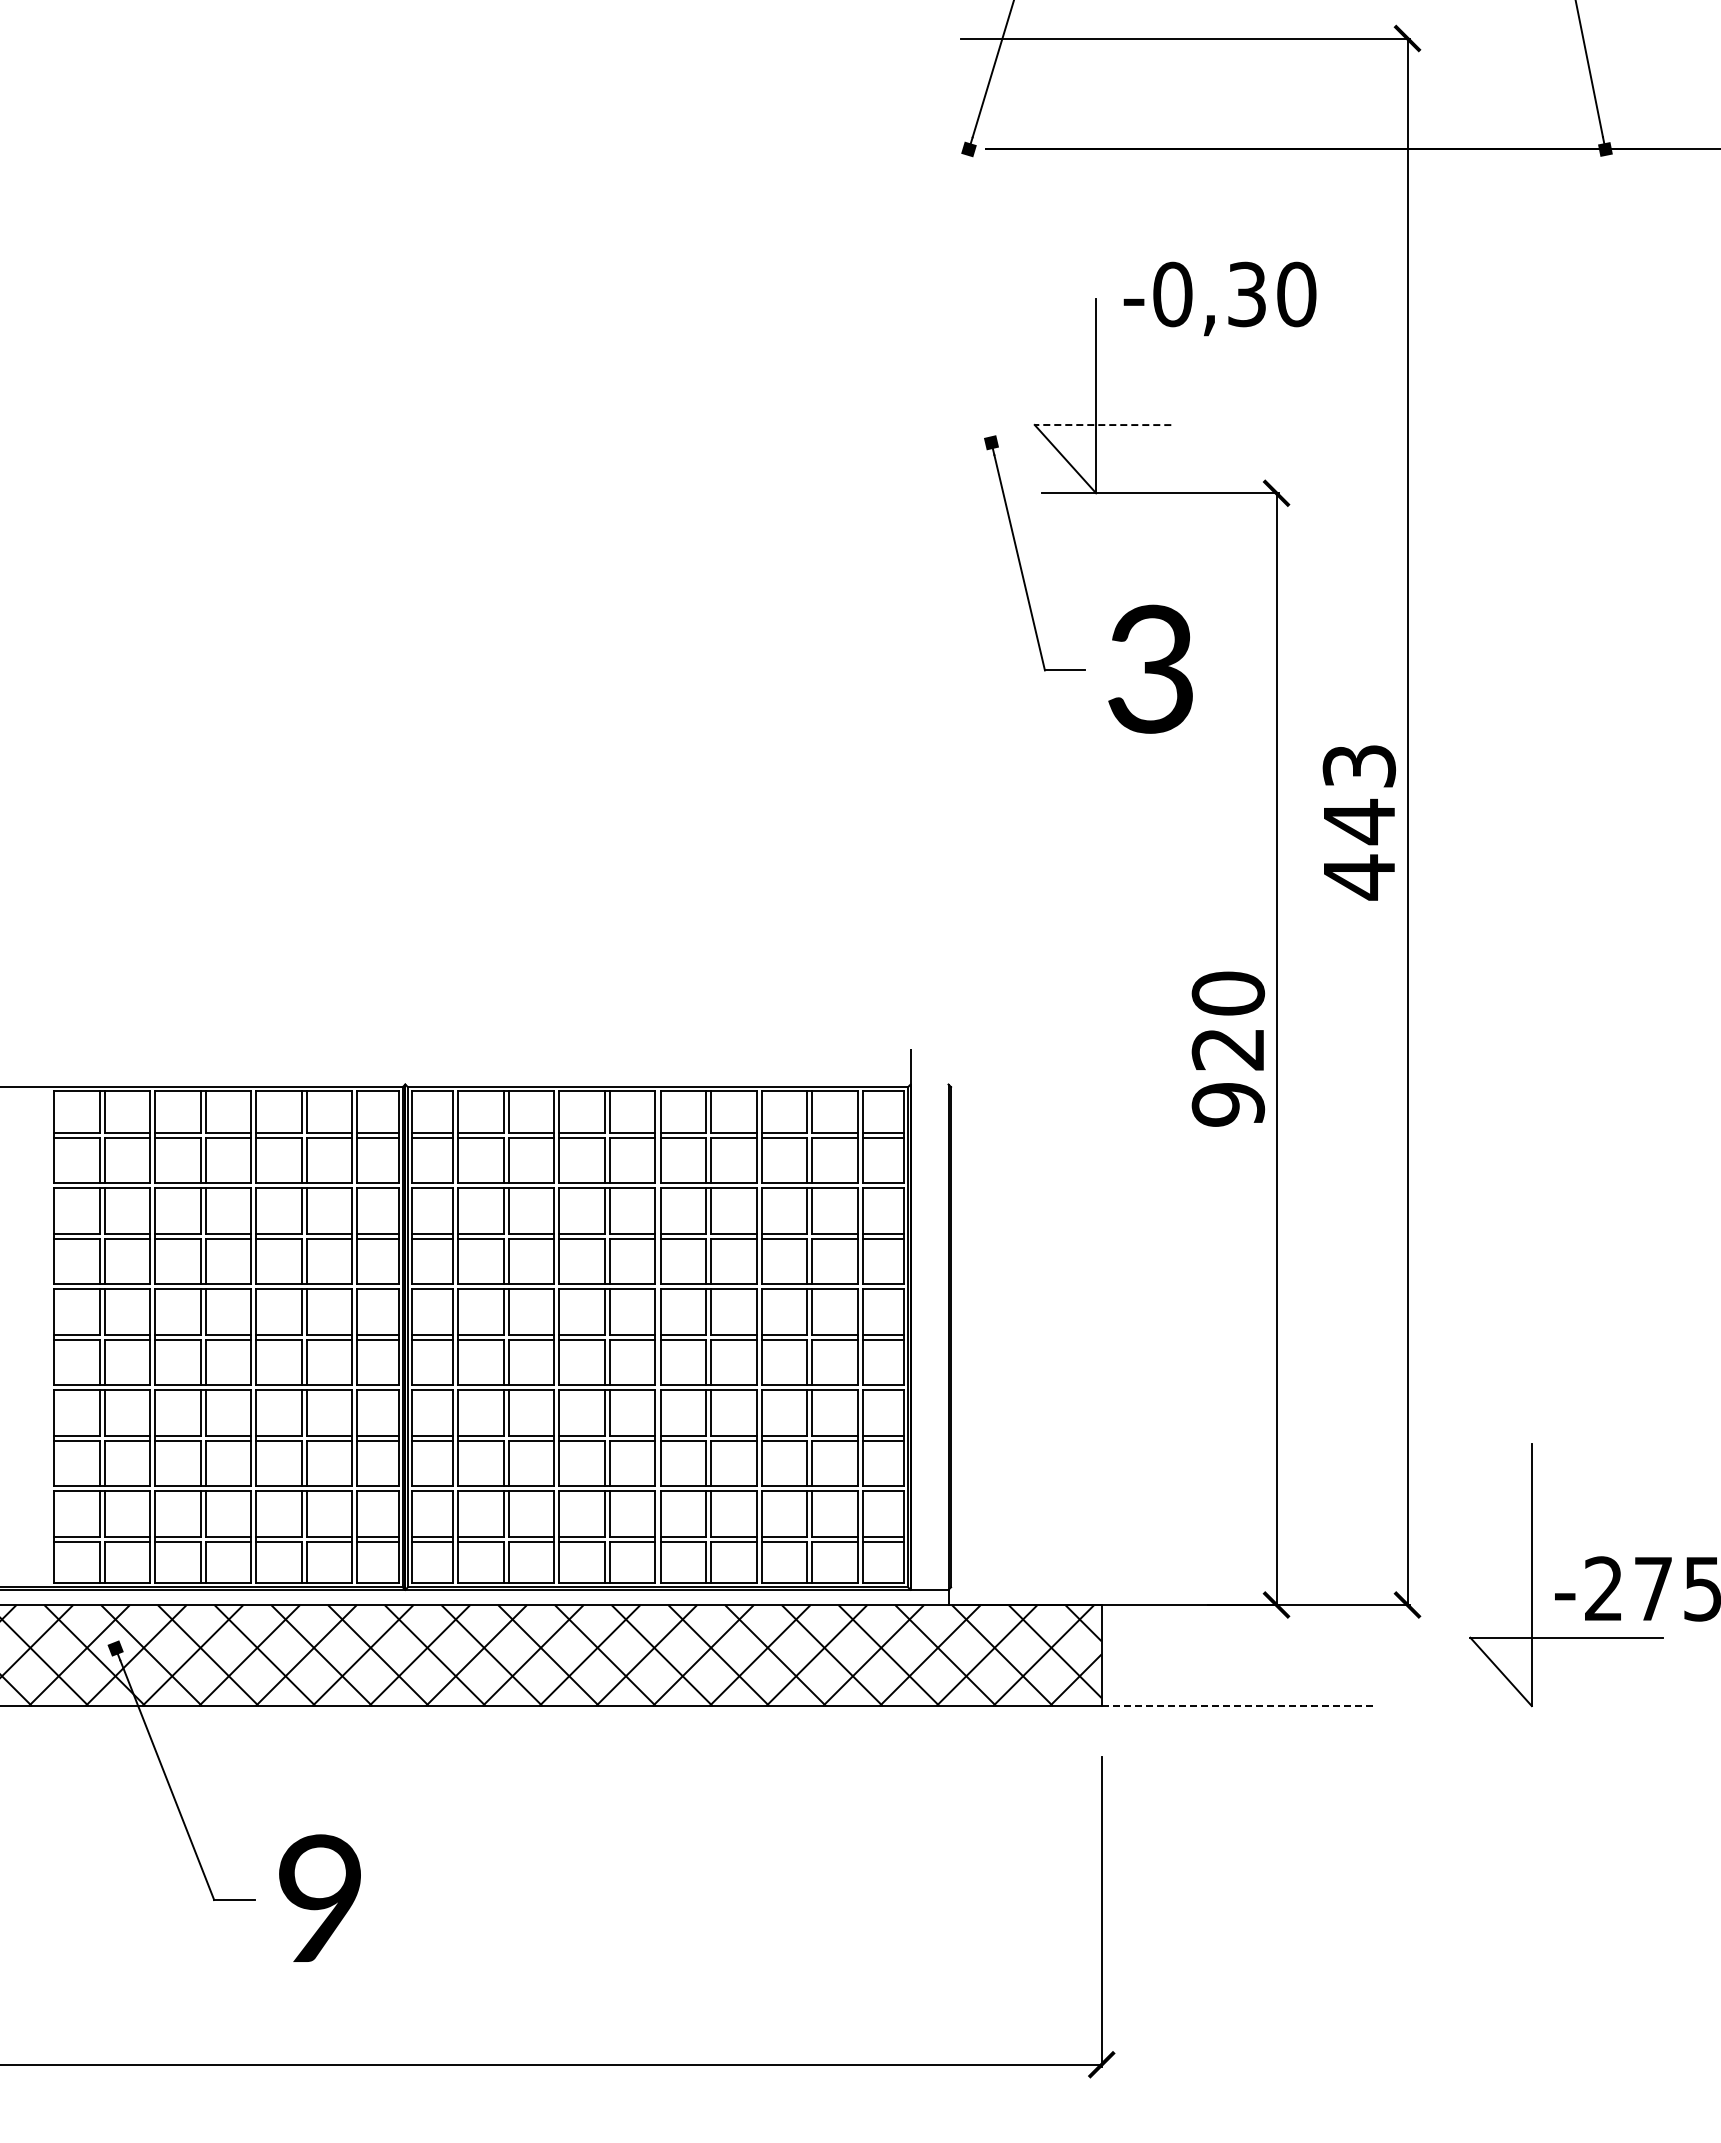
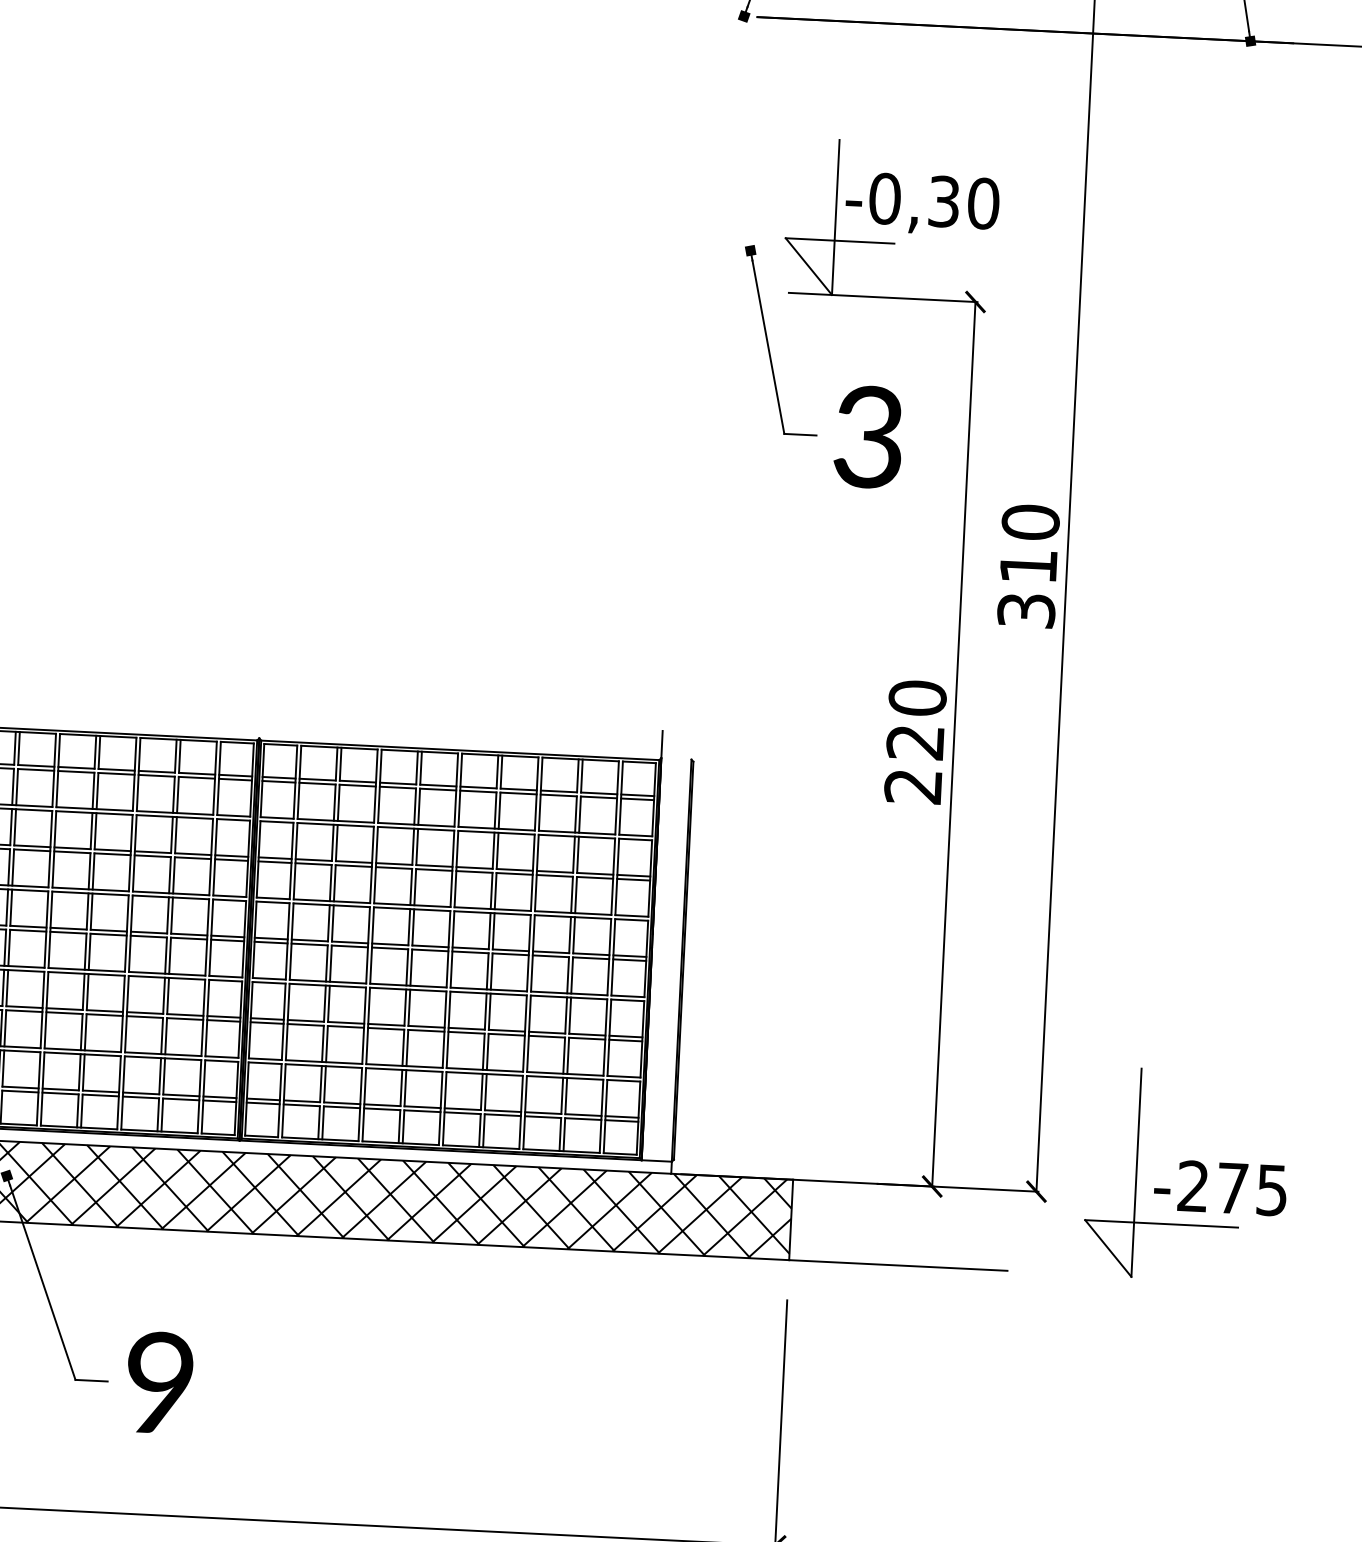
text: (1219, 298) -> (922, 203), moved
line: (1102, 425) -> (839, 241), dashed -> solid
text: (1359, 822) -> (1028, 567), 443 -> 310
text: (1228, 1104) -> (913, 786), 920 -> 220
line: (1239, 1706) -> (898, 1265), dashed -> solid

